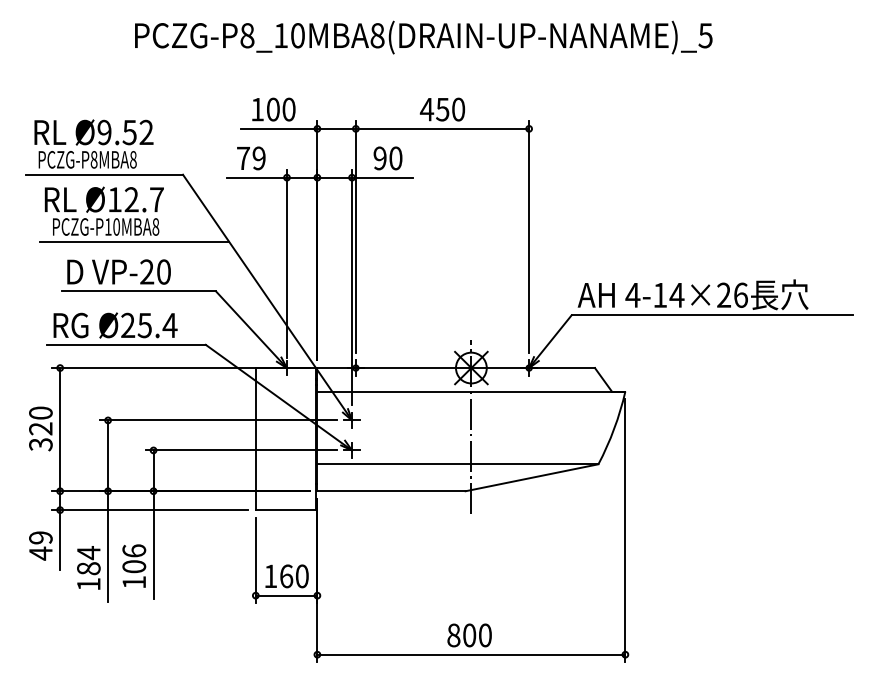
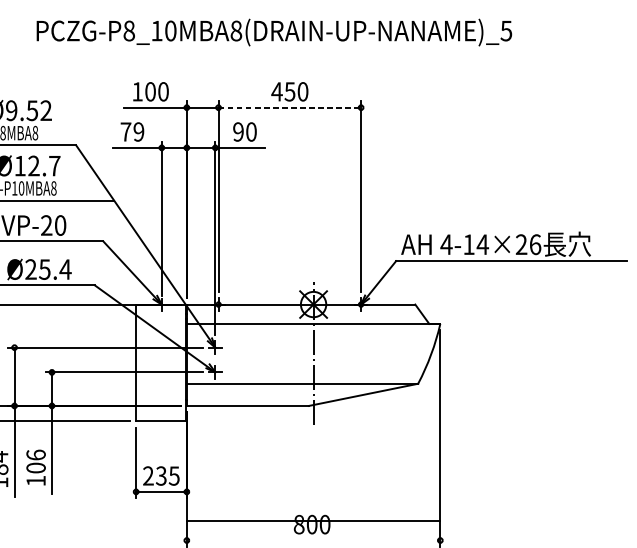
line: (442, 128) -> (289, 107), solid -> dashed
text: (286, 576) -> (161, 476), 160 -> 235
line: (471, 654) -> (313, 520), moved

